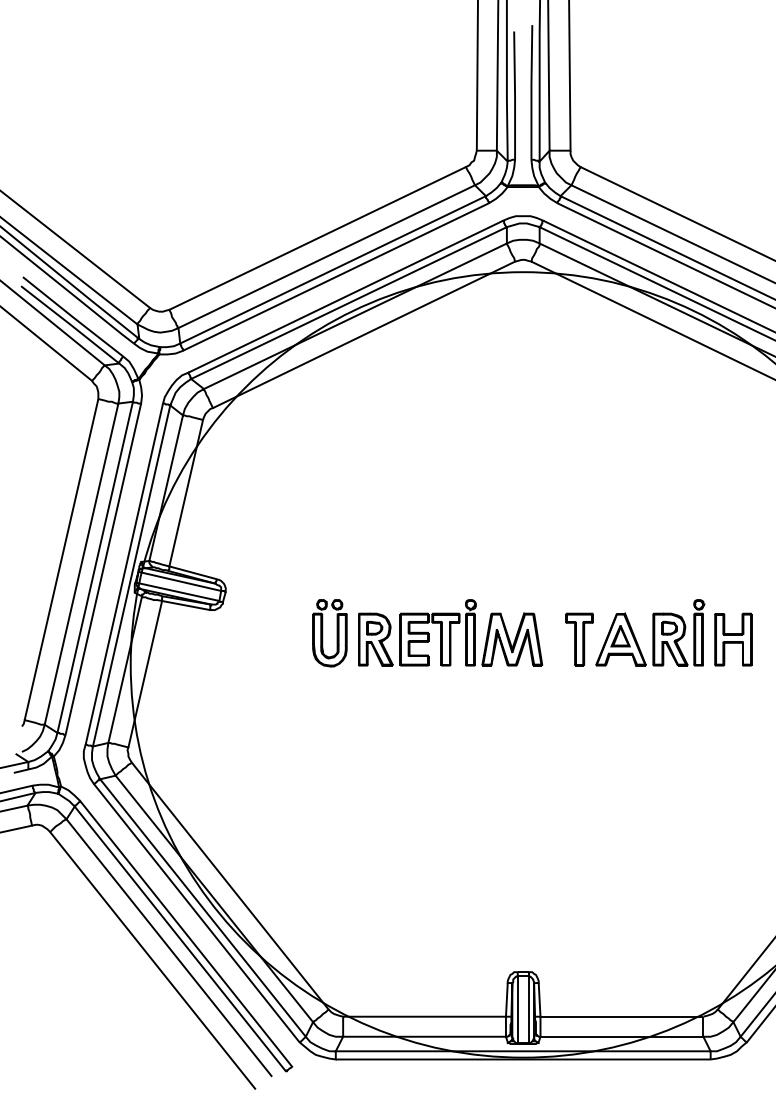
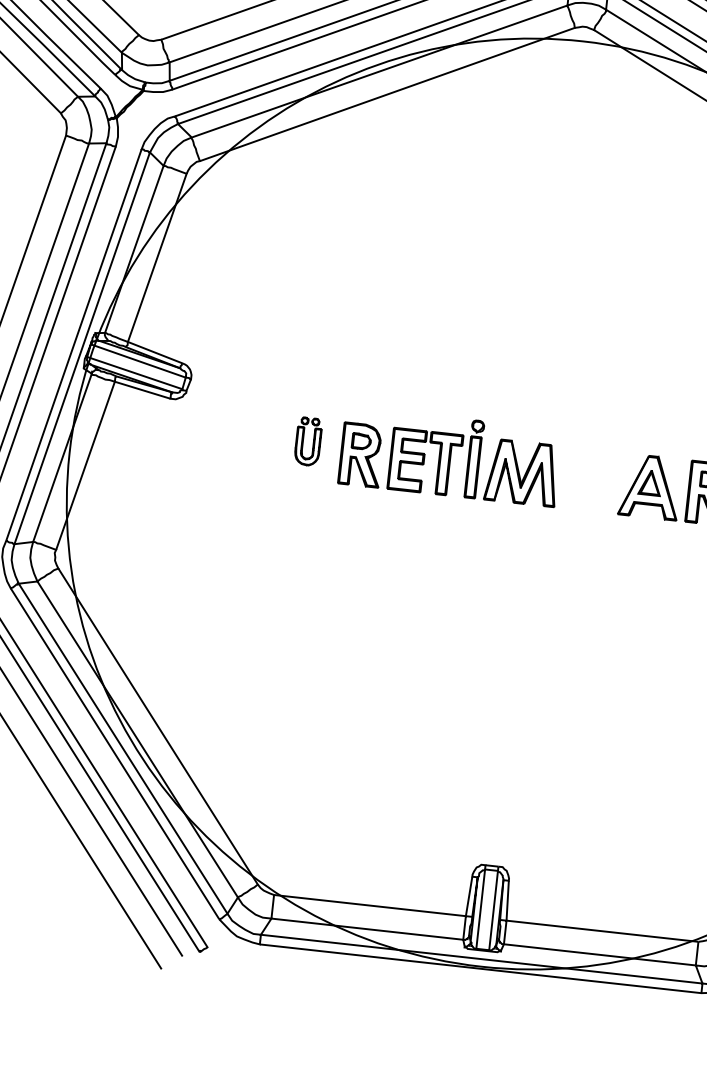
part: (329, 633) -> (307, 441), size x0.6
part: (579, 639) -> (601, 481), removed

